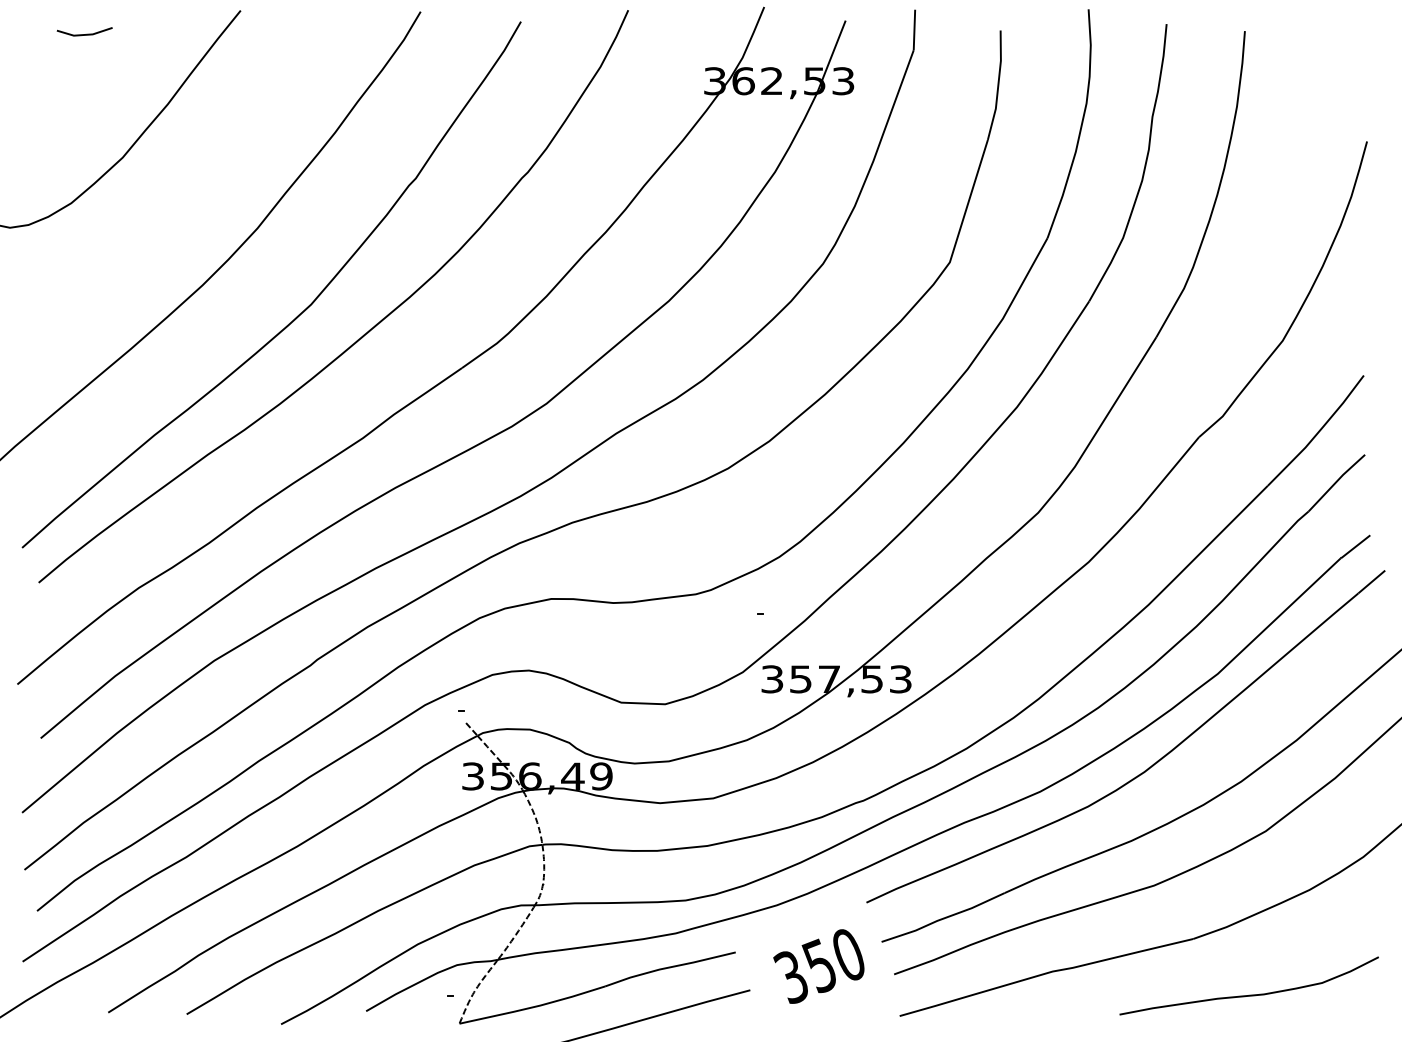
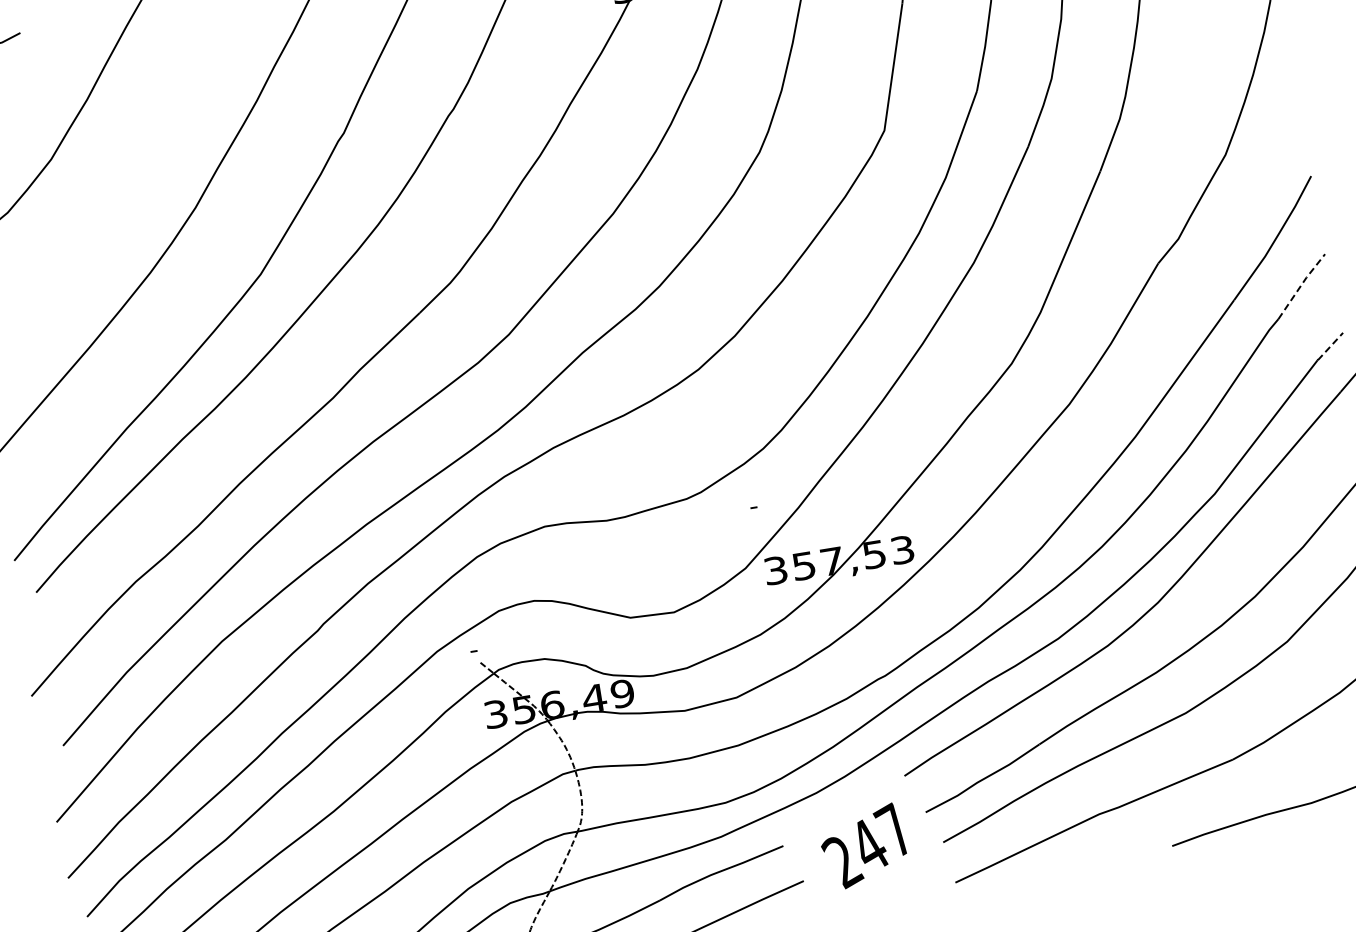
line: (1336, 482) -> (1301, 286), solid -> dashed
line: (1355, 546) -> (1330, 346), solid -> dashed
text: (818, 965) -> (867, 845), 350 -> 247

